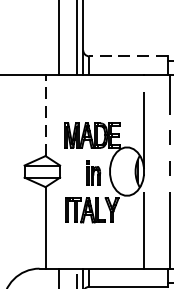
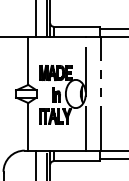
line: (128, 55) -> (76, 26), dashed -> solid
line: (45, 115) -> (28, 61), dashed -> solid

